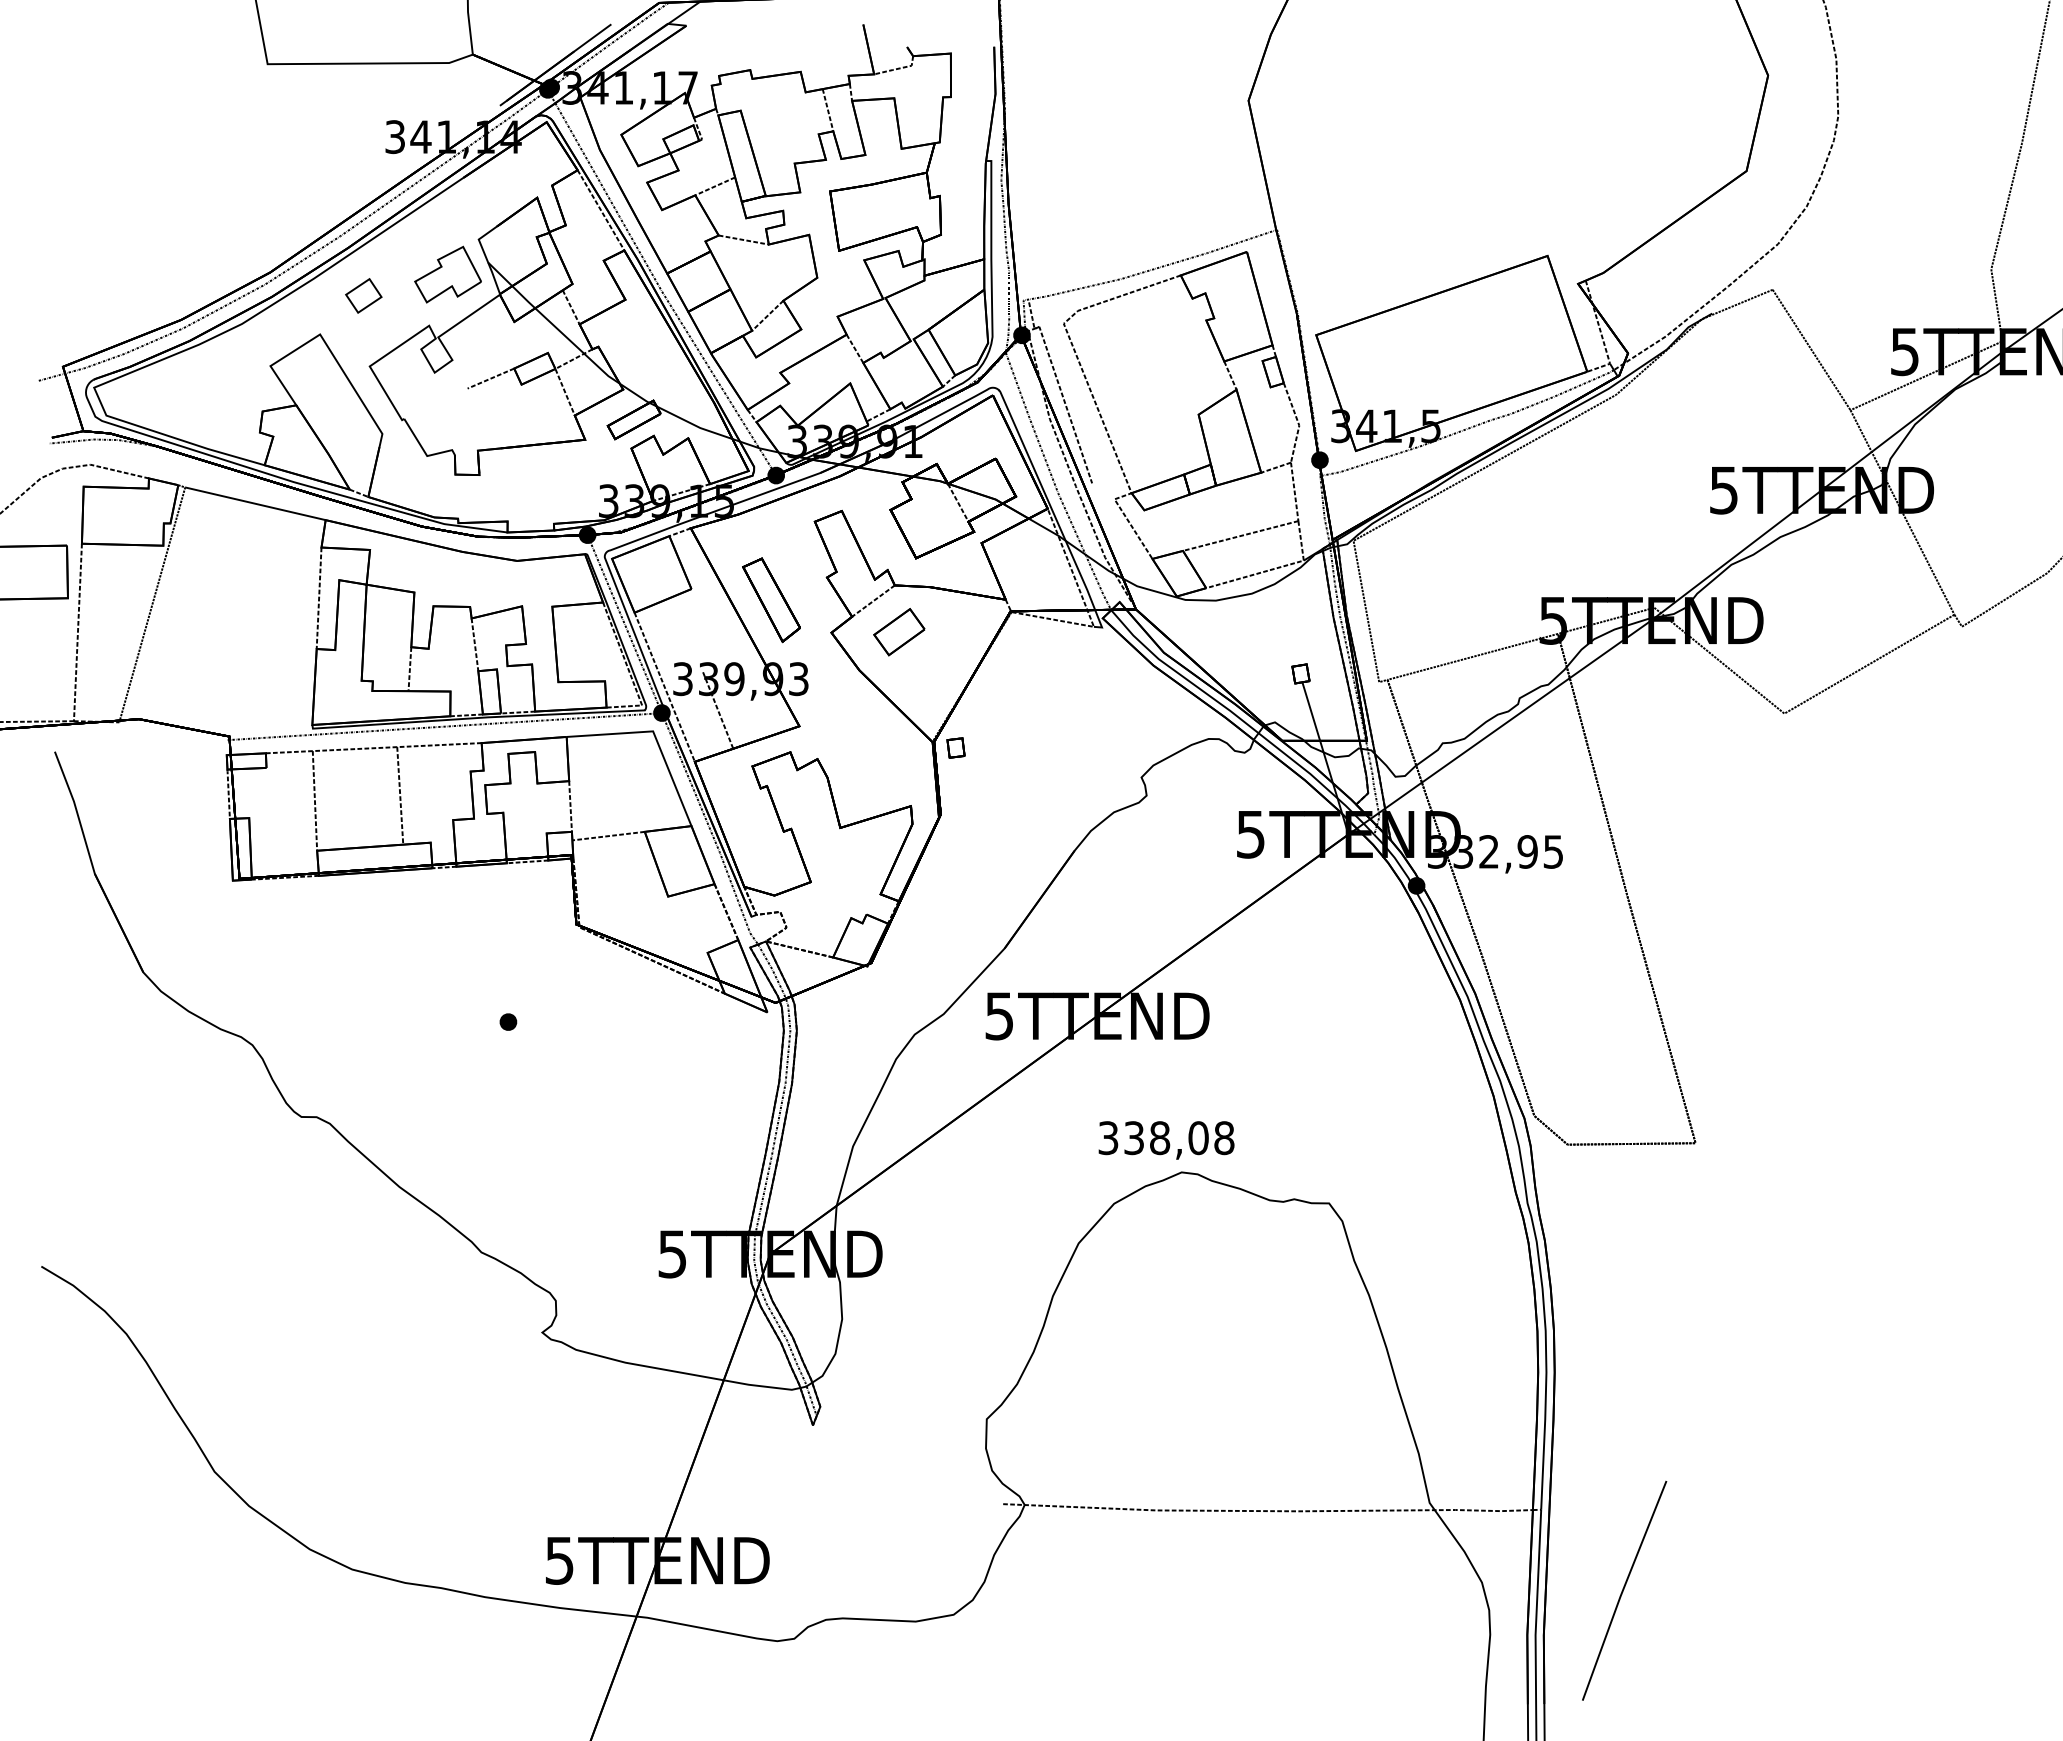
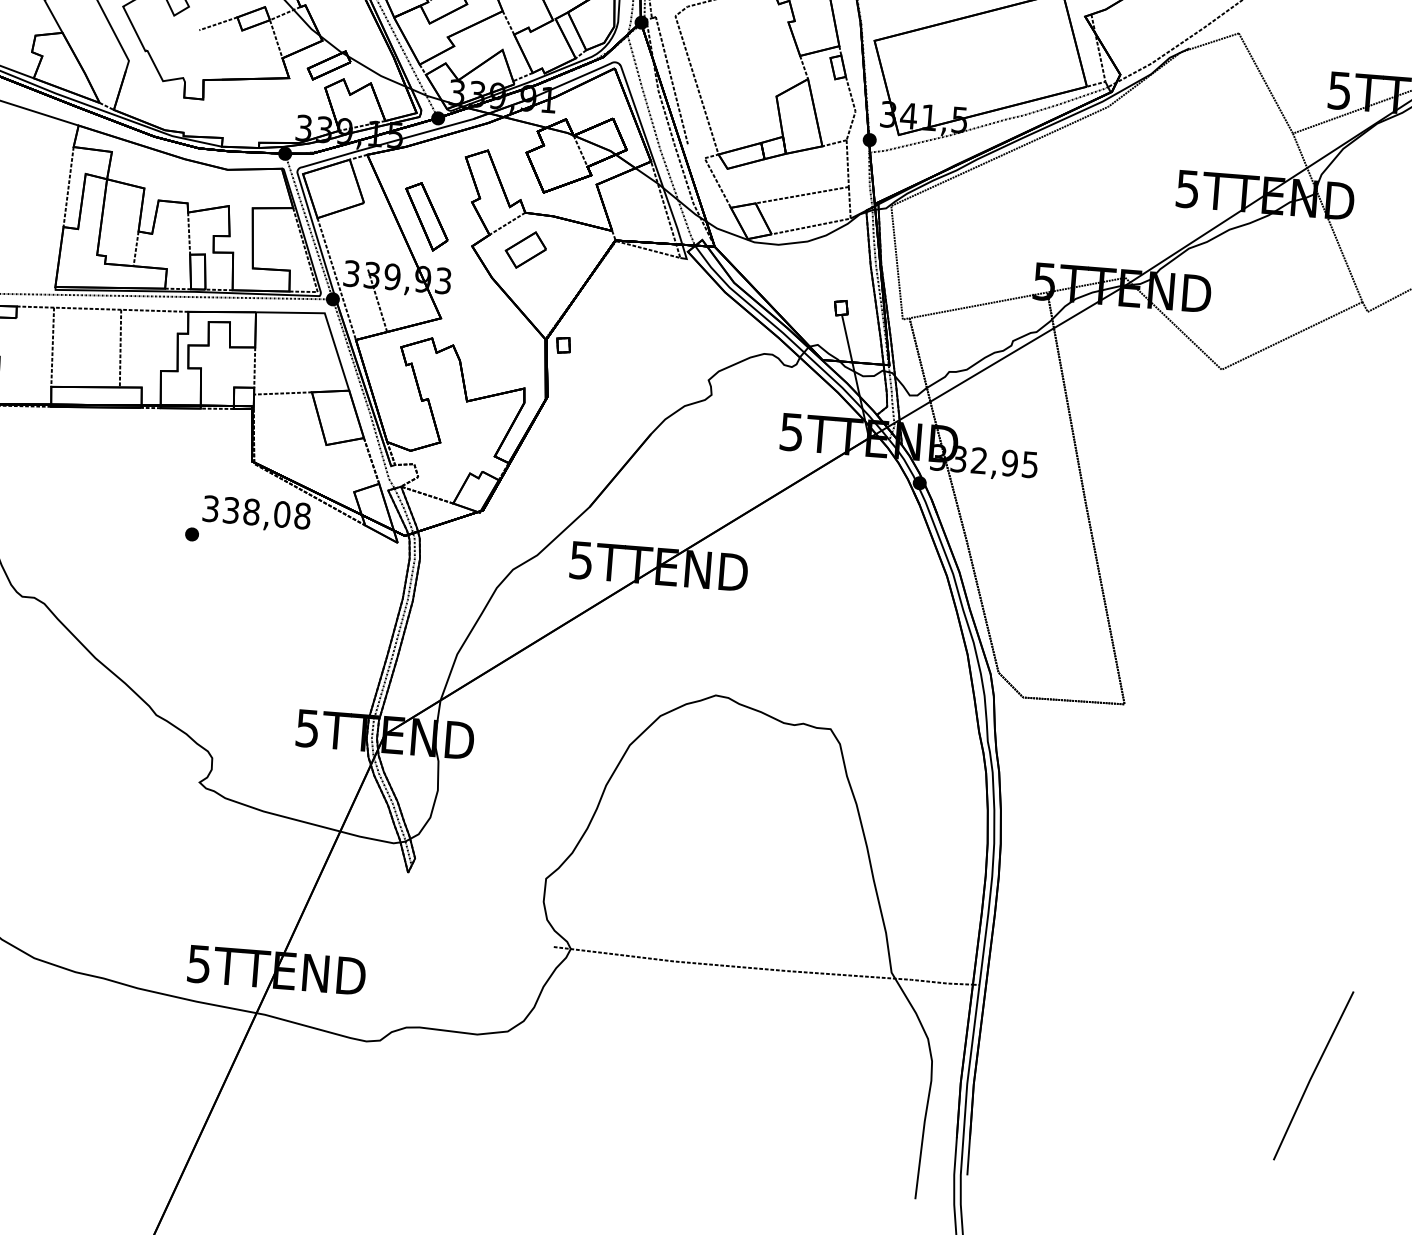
text: (1166, 1140) -> (256, 514), moved
line: (1624, 1589) -> (1313, 1074), moved

